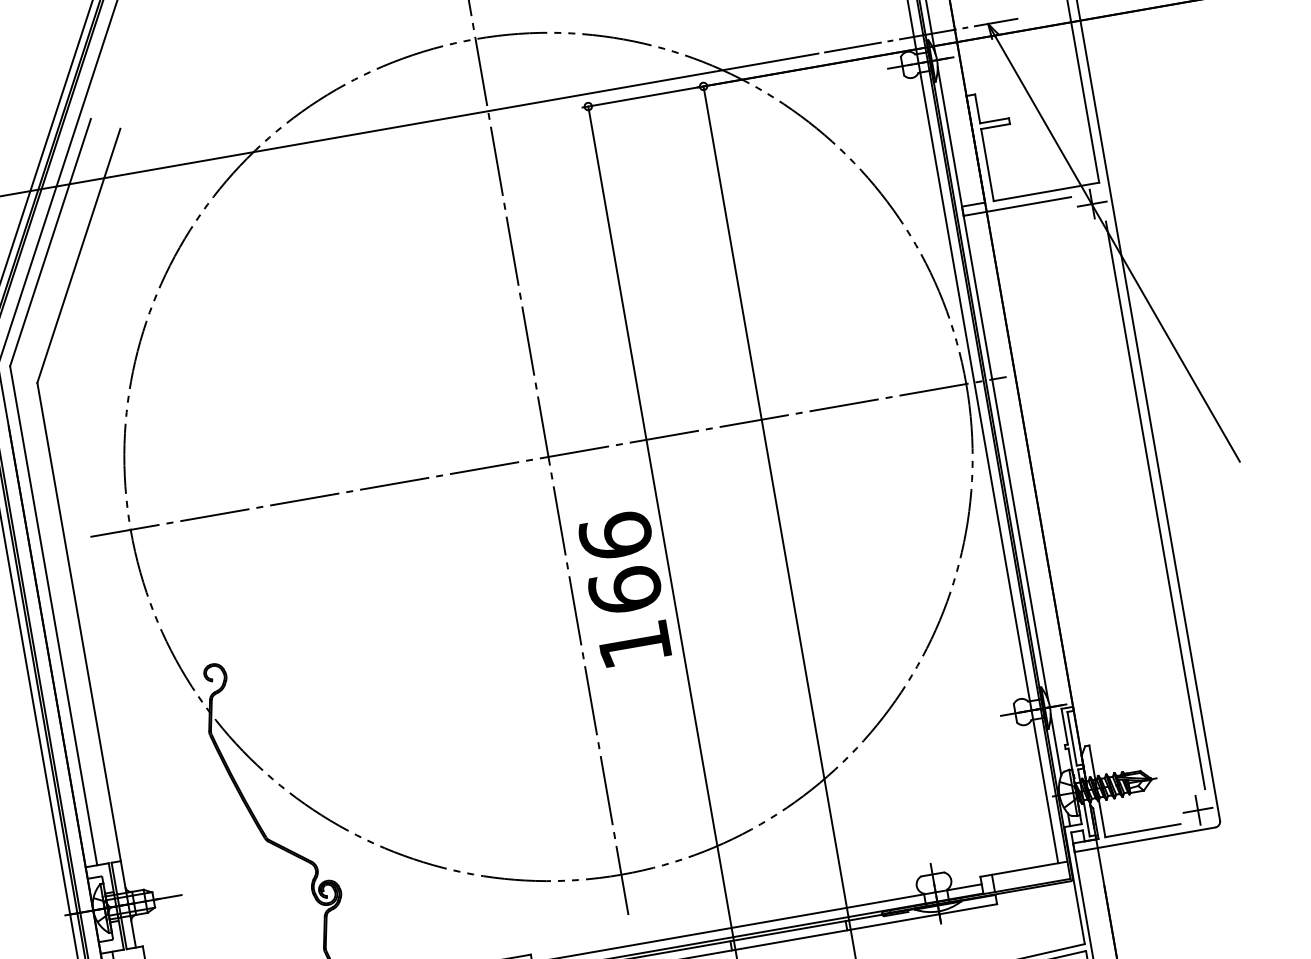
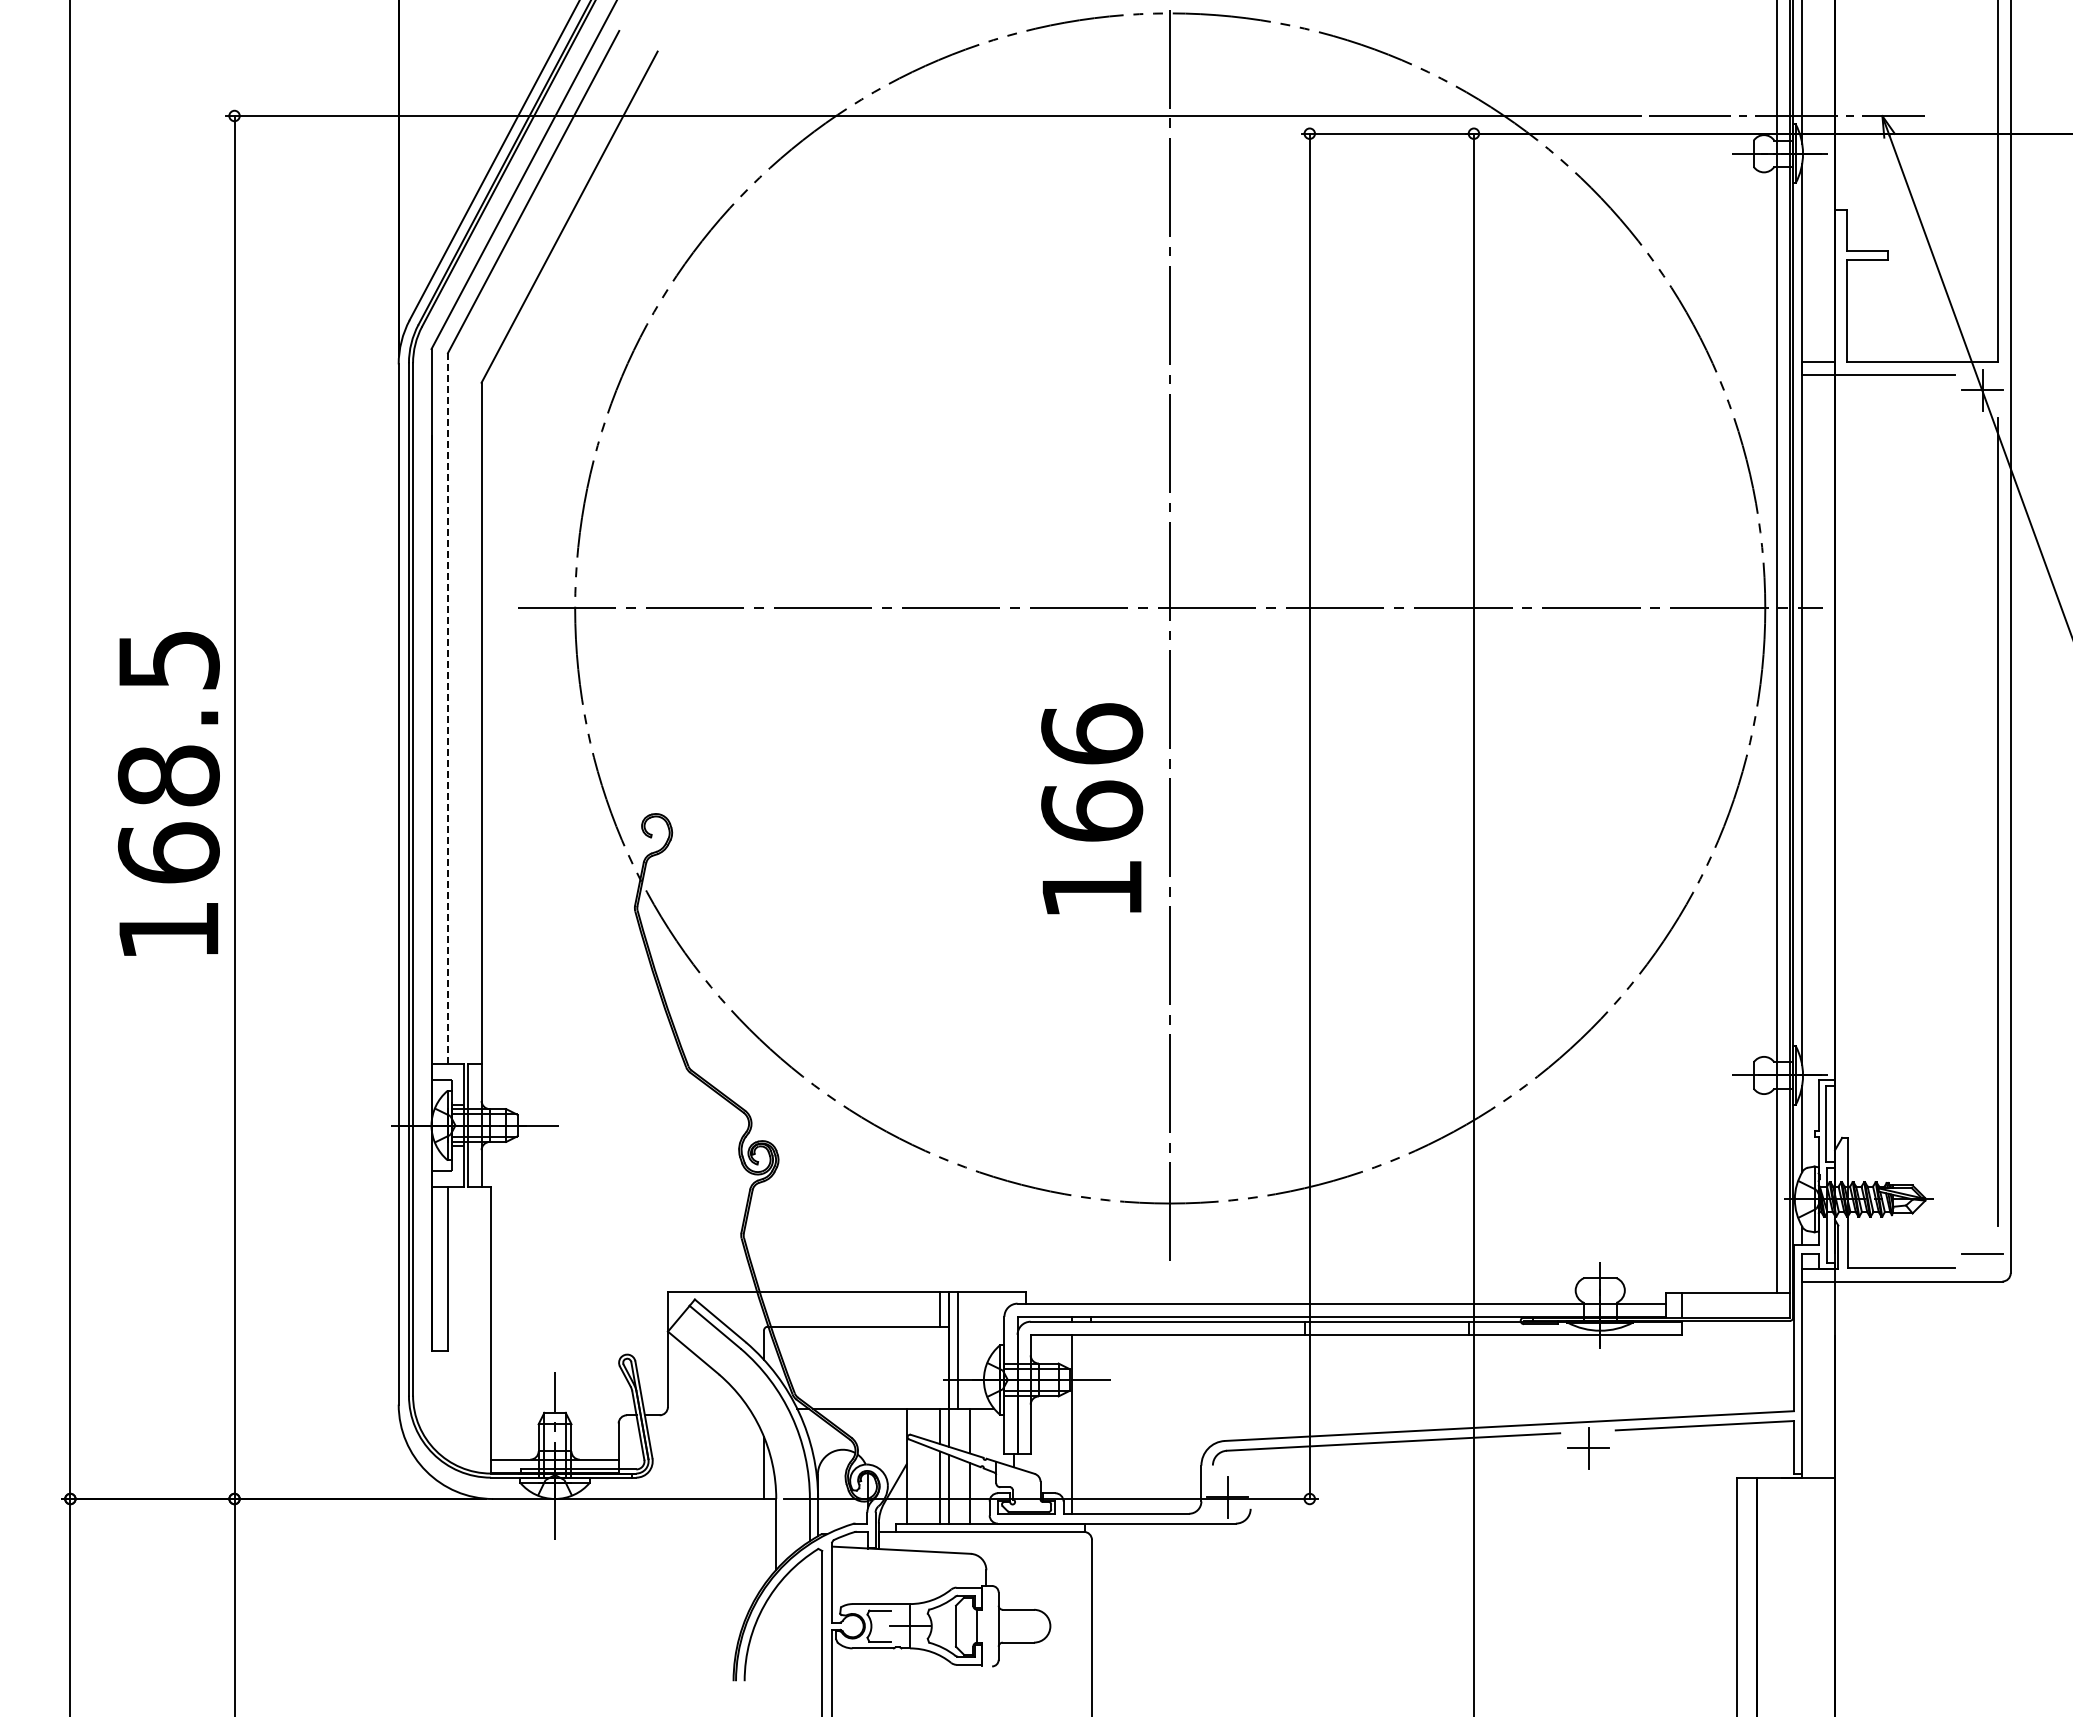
text: (625, 588) -> (1092, 808), moved
line: (53, 616) -> (447, 709), solid -> dashed
line: (1197, 810) -> (1982, 1253), removed

